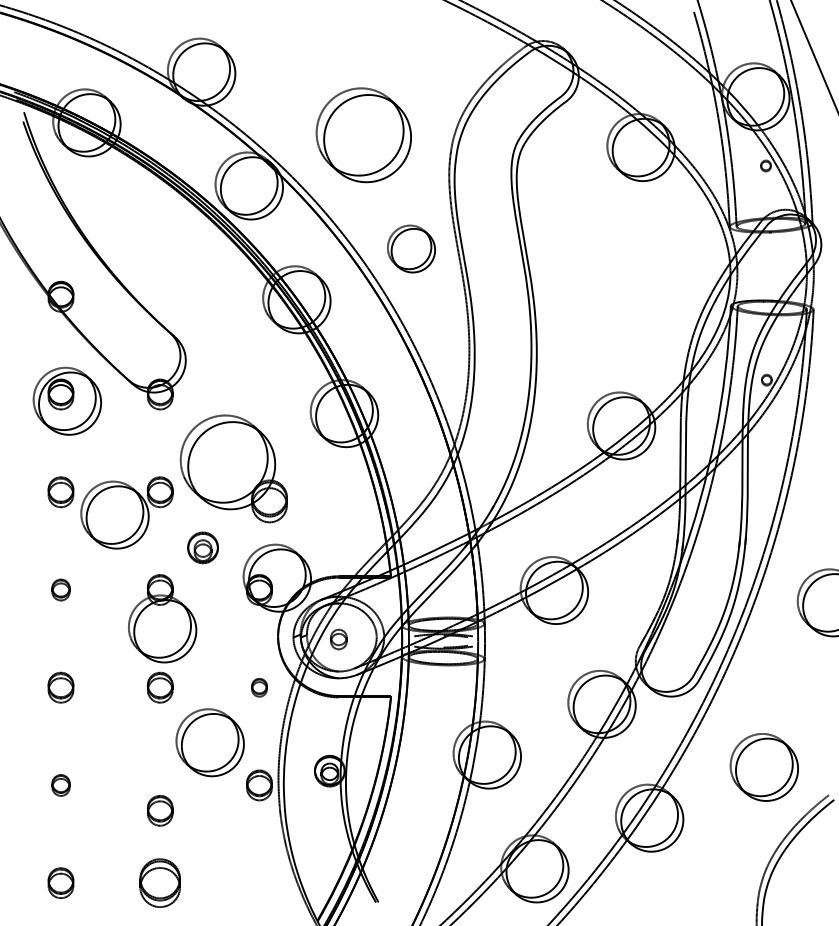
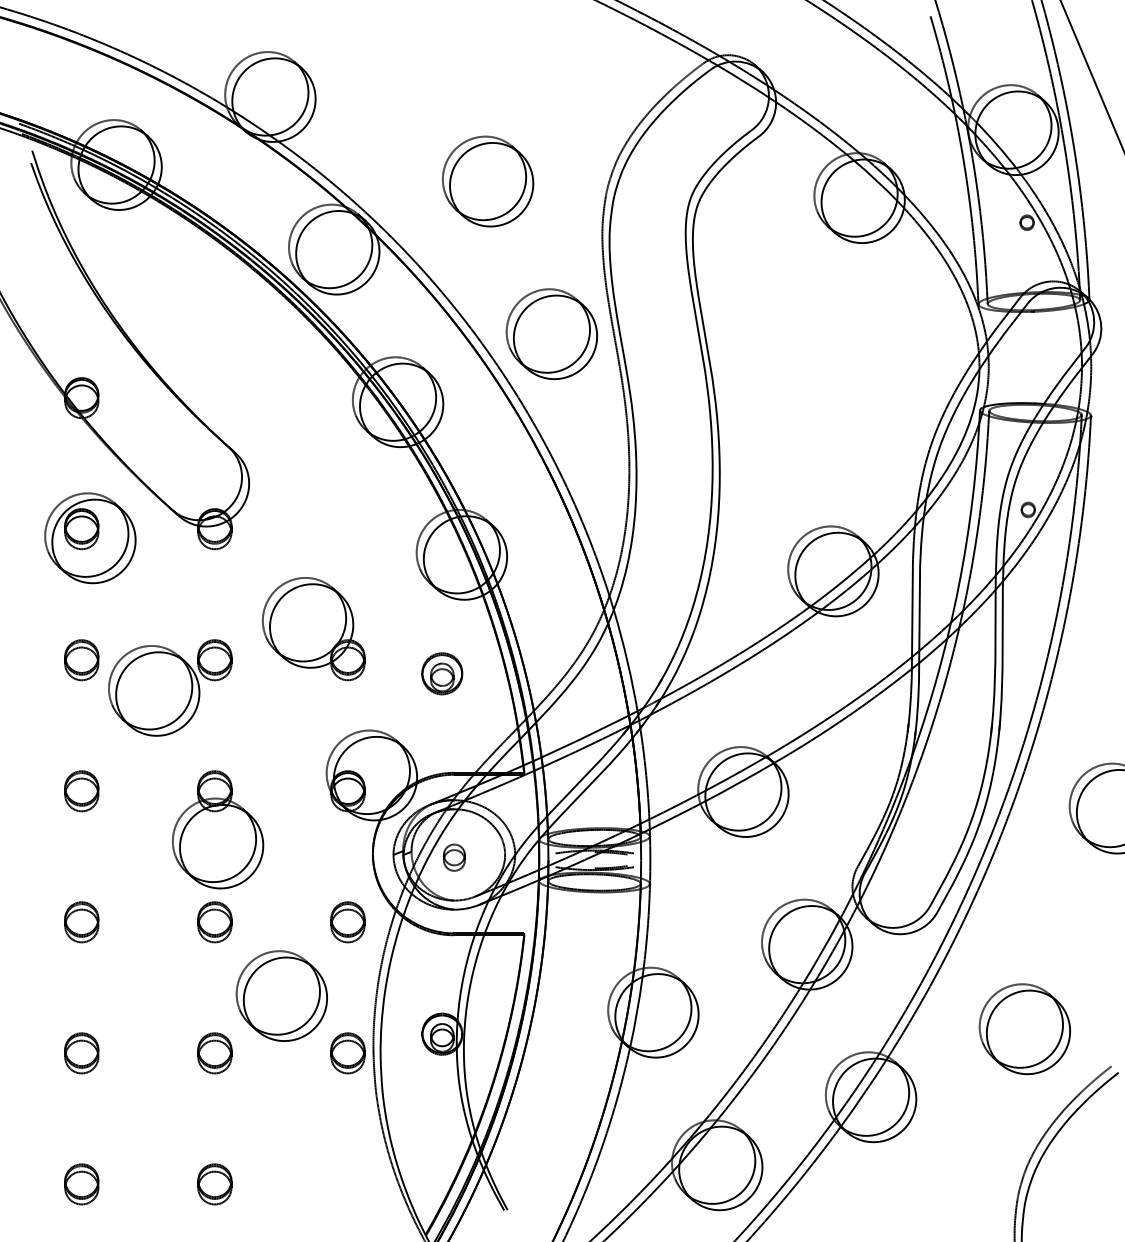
part: (364, 135) -> (488, 181), size x0.71
part: (411, 248) -> (551, 333), size x1.43
part: (233, 469) -> (313, 629), size x0.71
part: (203, 547) -> (442, 673), moved
part: (60, 590) -> (81, 791), size x1.43
part: (259, 687) -> (347, 922), size x1.67
part: (60, 785) -> (81, 1053), size x1.43
part: (159, 810) -> (214, 1053), moved
part: (159, 883) -> (214, 1184), size x0.62

